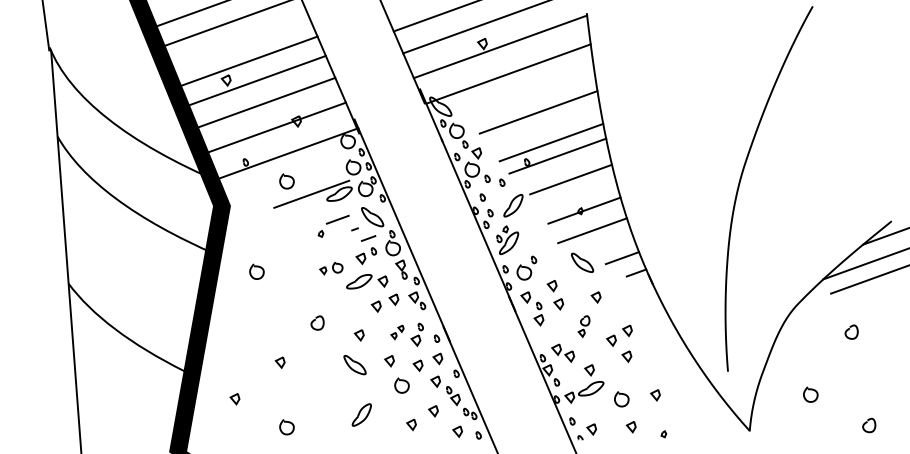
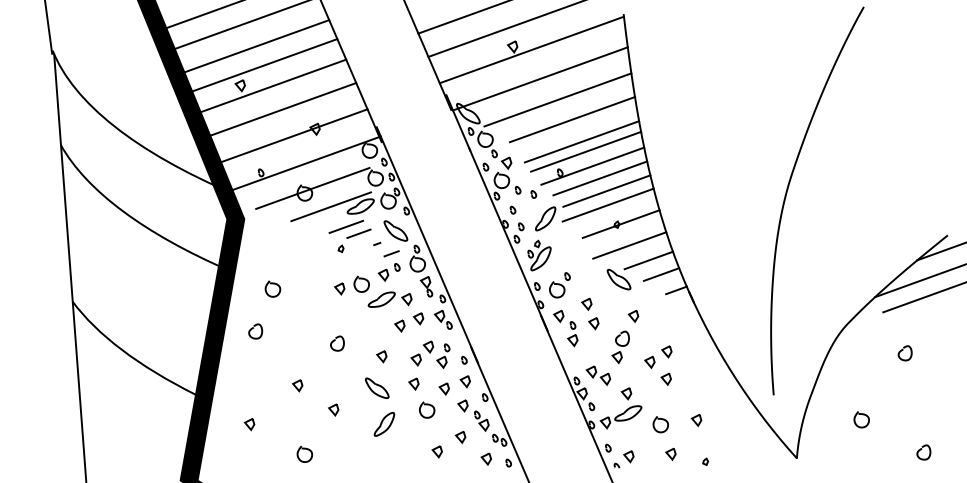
line: (241, 42) -> (256, 45), added
line: (524, 93) -> (557, 99), added
line: (547, 132) -> (581, 141), added
line: (564, 167) -> (599, 178), added
line: (294, 176) -> (312, 187), added
line: (572, 192) -> (608, 204), added
line: (325, 212) -> (345, 226), added
line: (610, 244) -> (648, 260), added
part: (331, 268) -> (352, 285), size x1.43
curve: (238, 309) -> (253, 329), added
part: (583, 326) -> (620, 347), size x1.43
part: (397, 332) -> (422, 353), size x1.67
line: (312, 385) -> (332, 410), added
curve: (360, 413) -> (383, 422), moved

